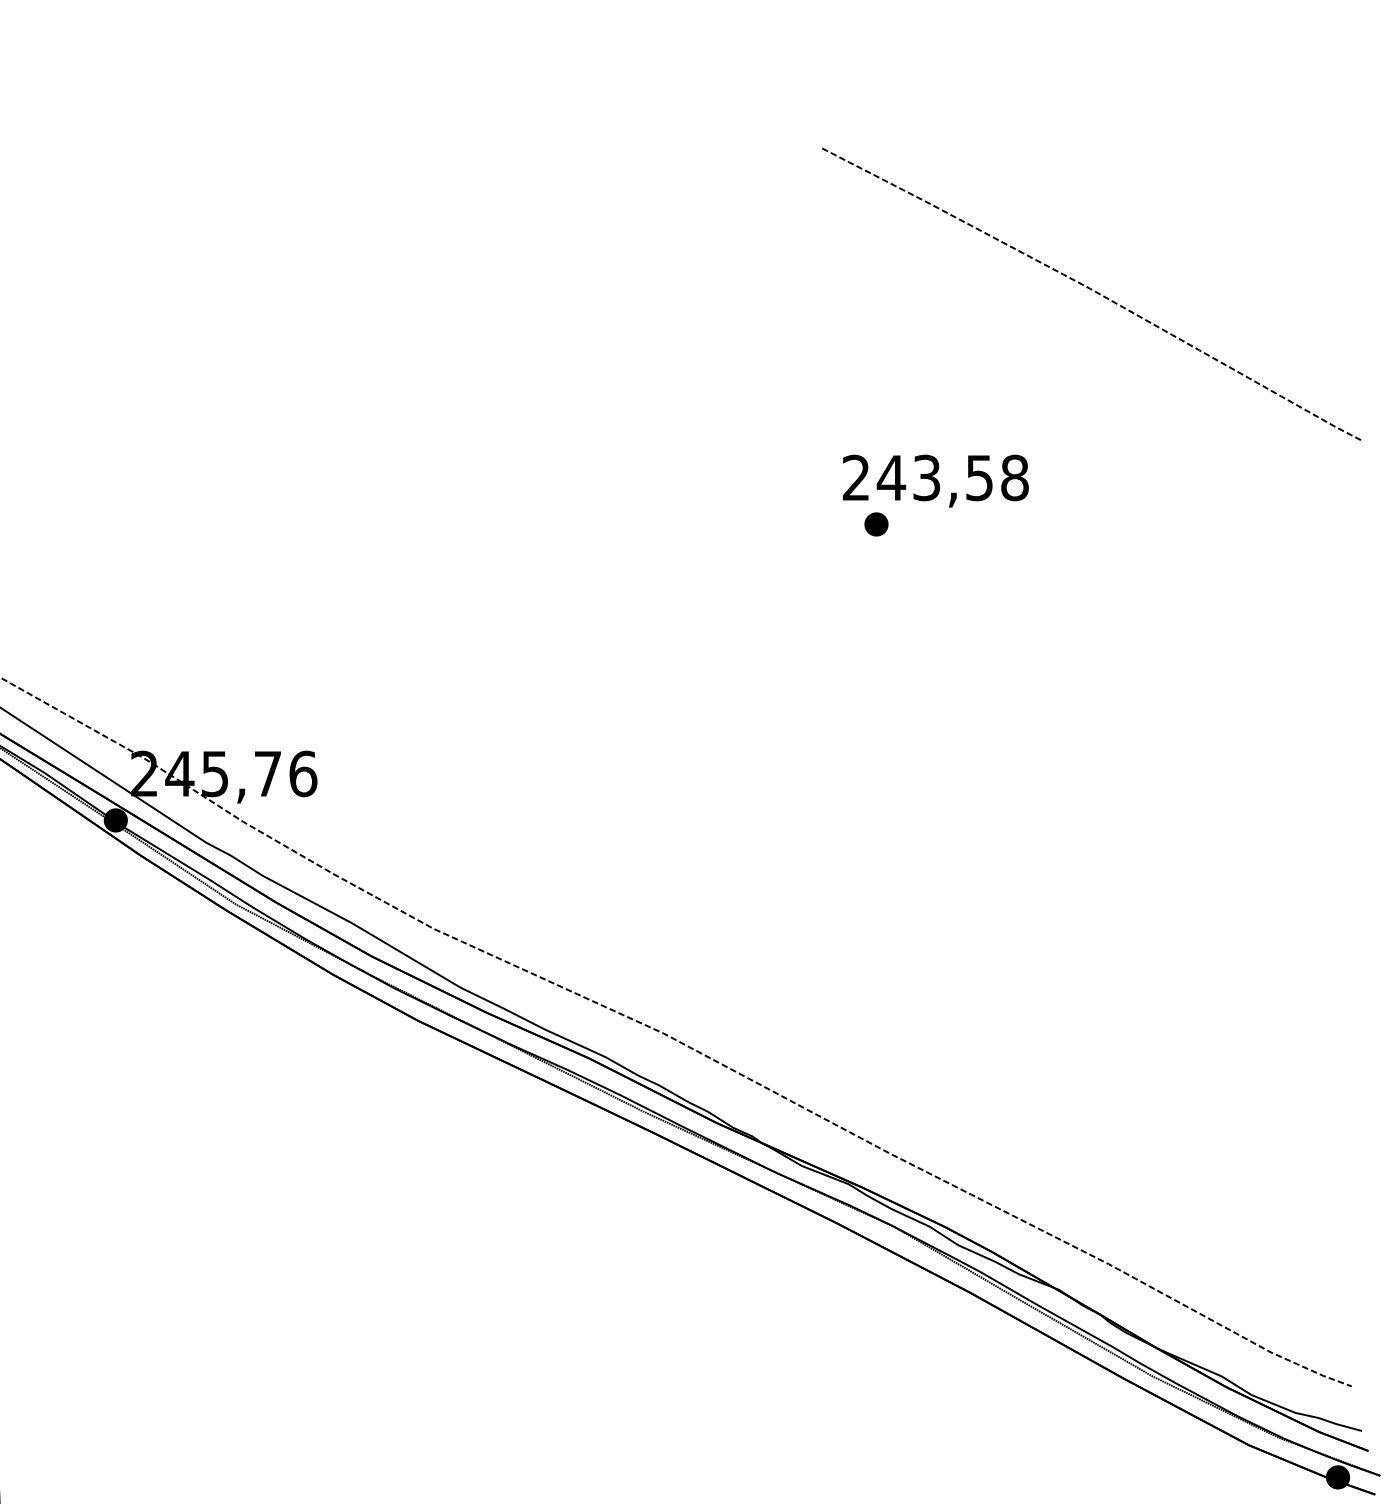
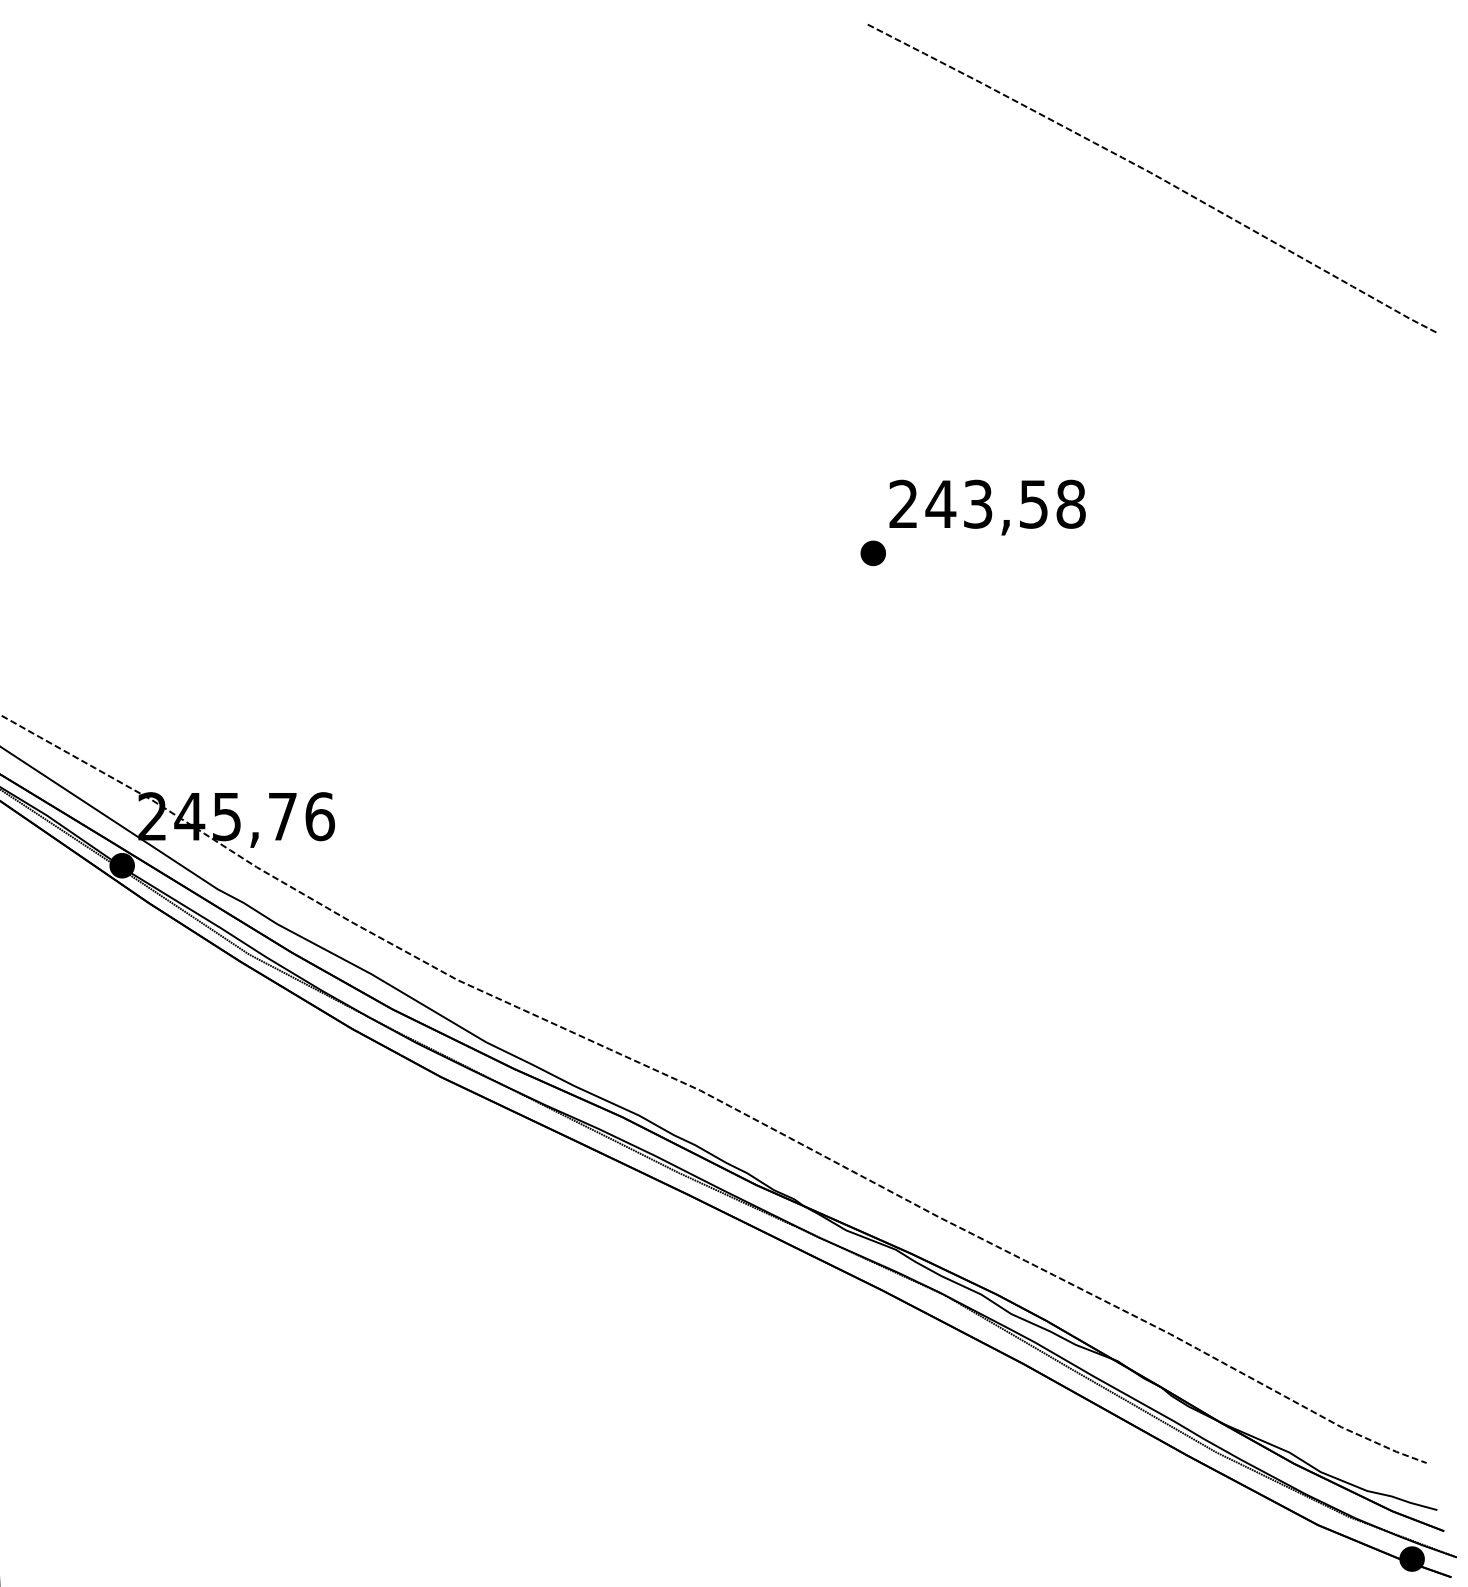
curve: (1091, 290) -> (1151, 174), moved
part: (876, 524) -> (873, 553), moved

